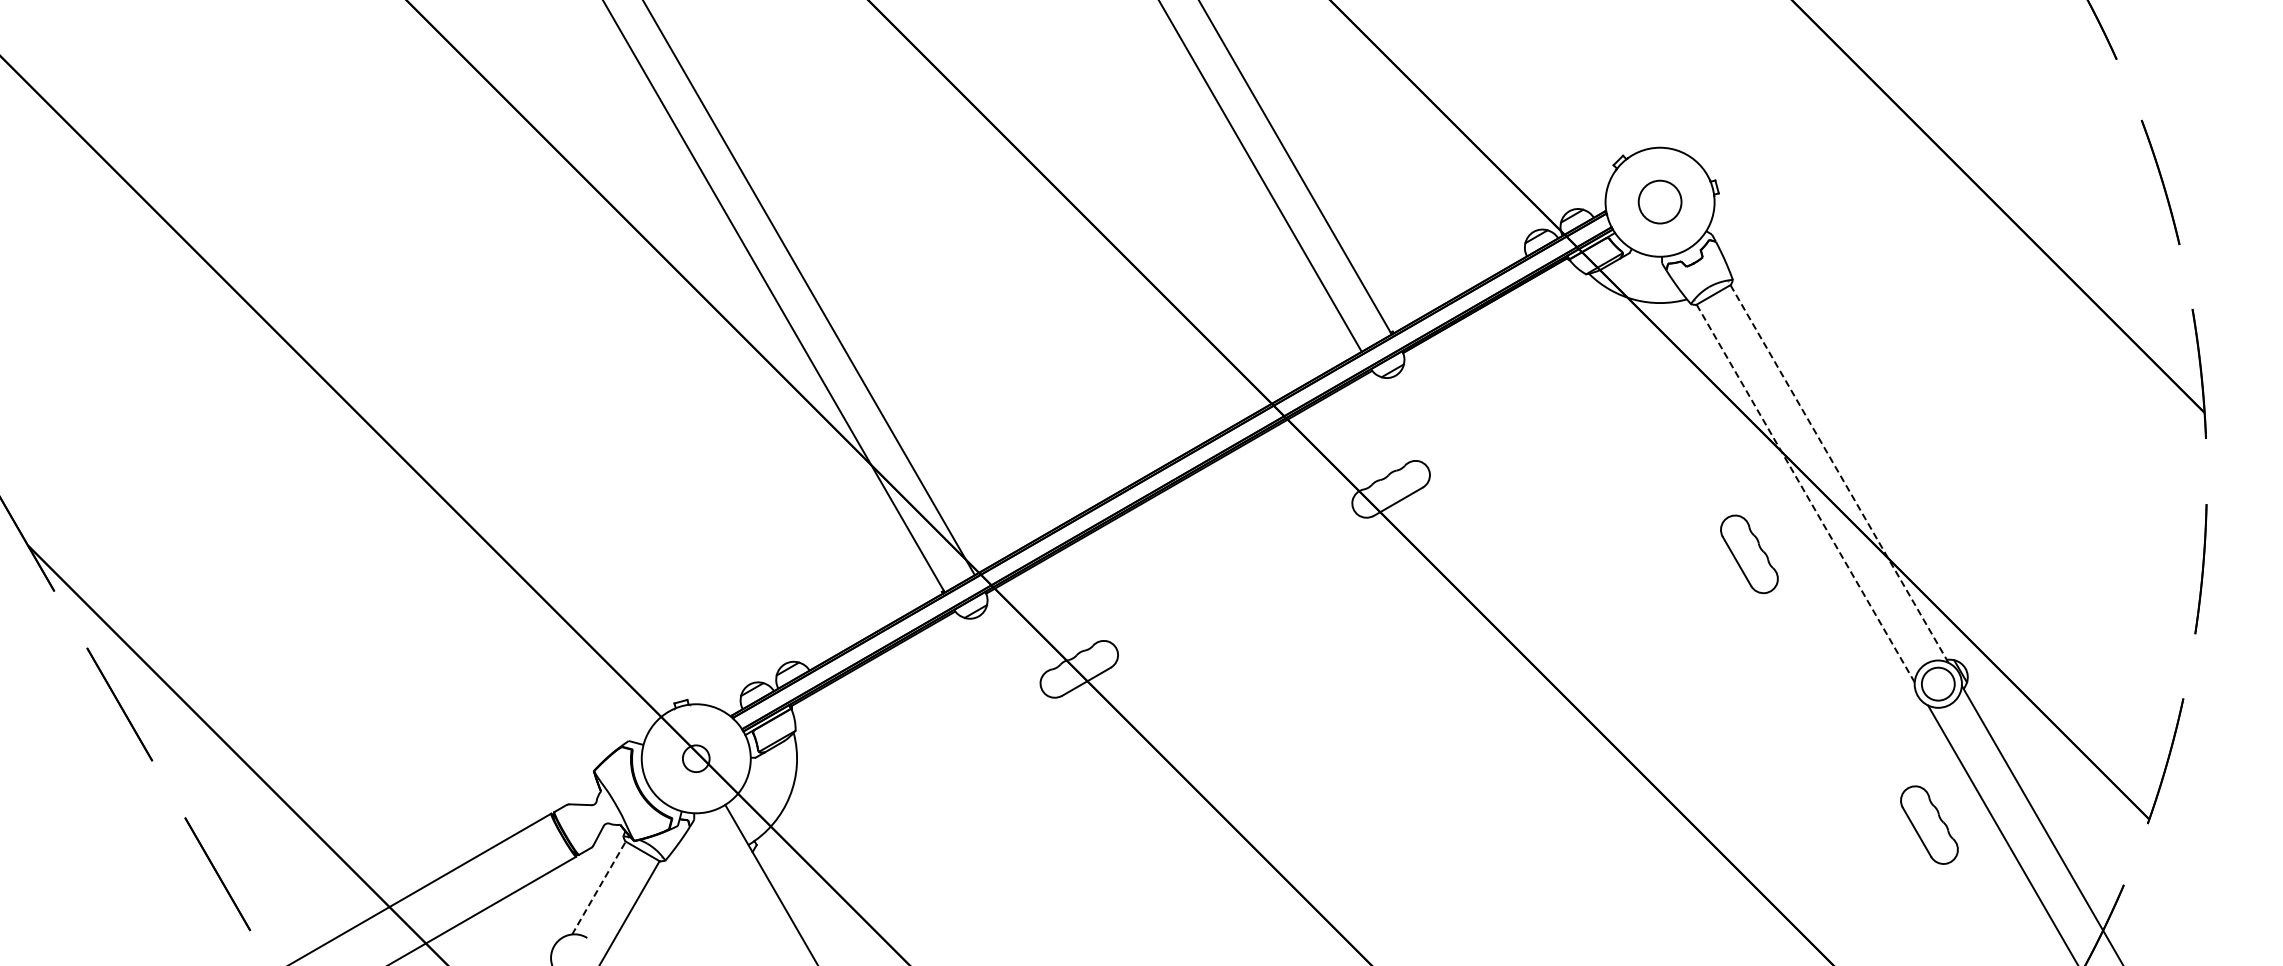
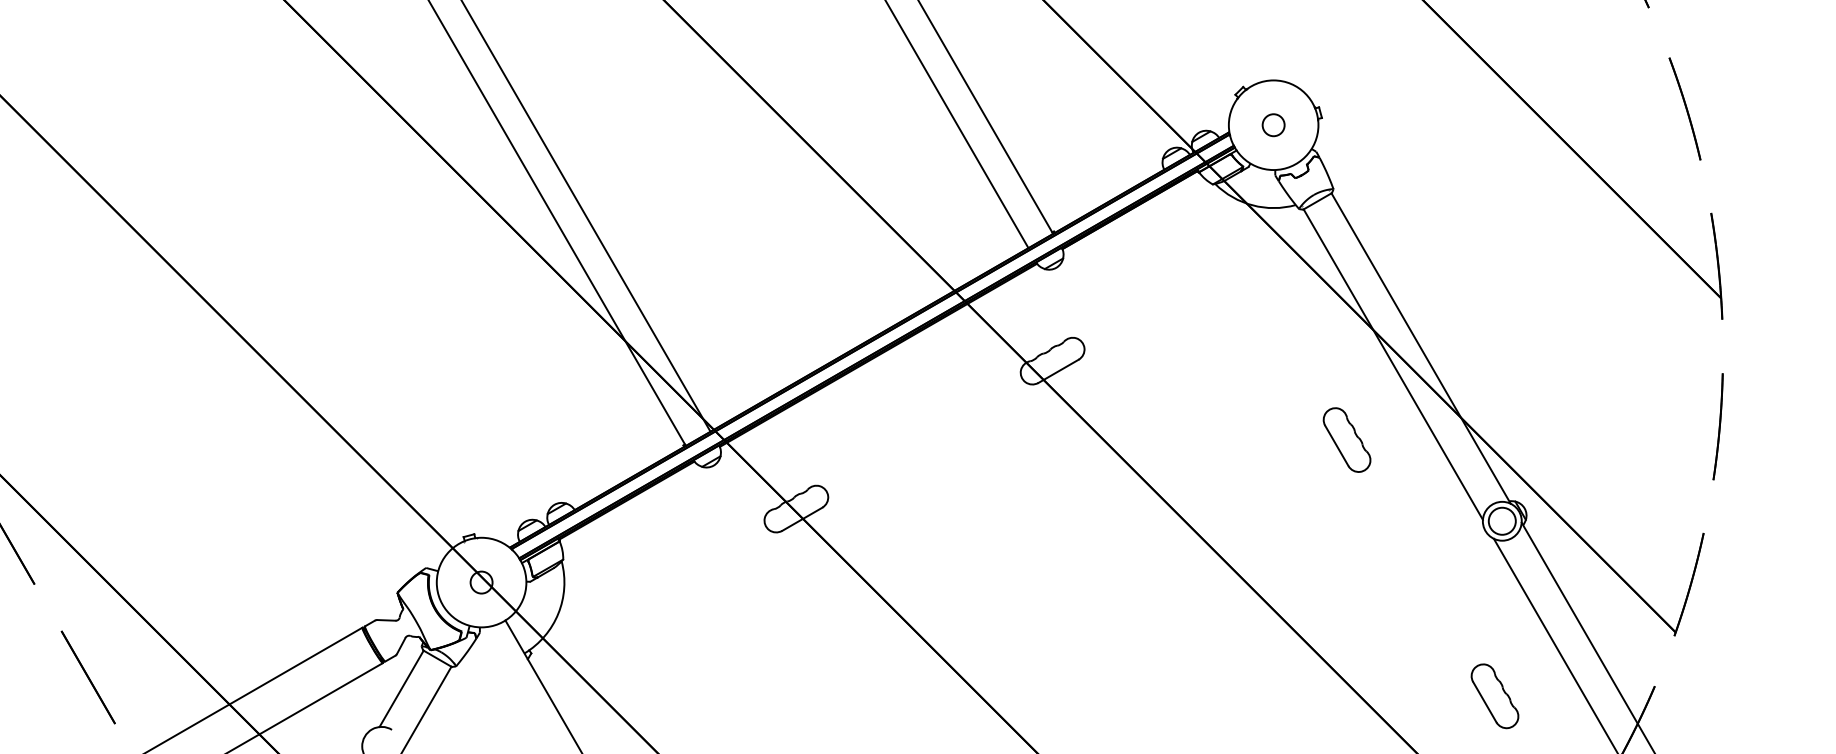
circle: (1659, 202) -> (1273, 125), size x0.62
line: (1839, 473) -> (1421, 348), dashed -> solid
line: (1805, 493) -> (1393, 364), dashed -> solid
part: (1749, 554) -> (1347, 440), moved
part: (1929, 824) -> (1495, 695), moved
line: (598, 888) -> (401, 689), dashed -> solid

